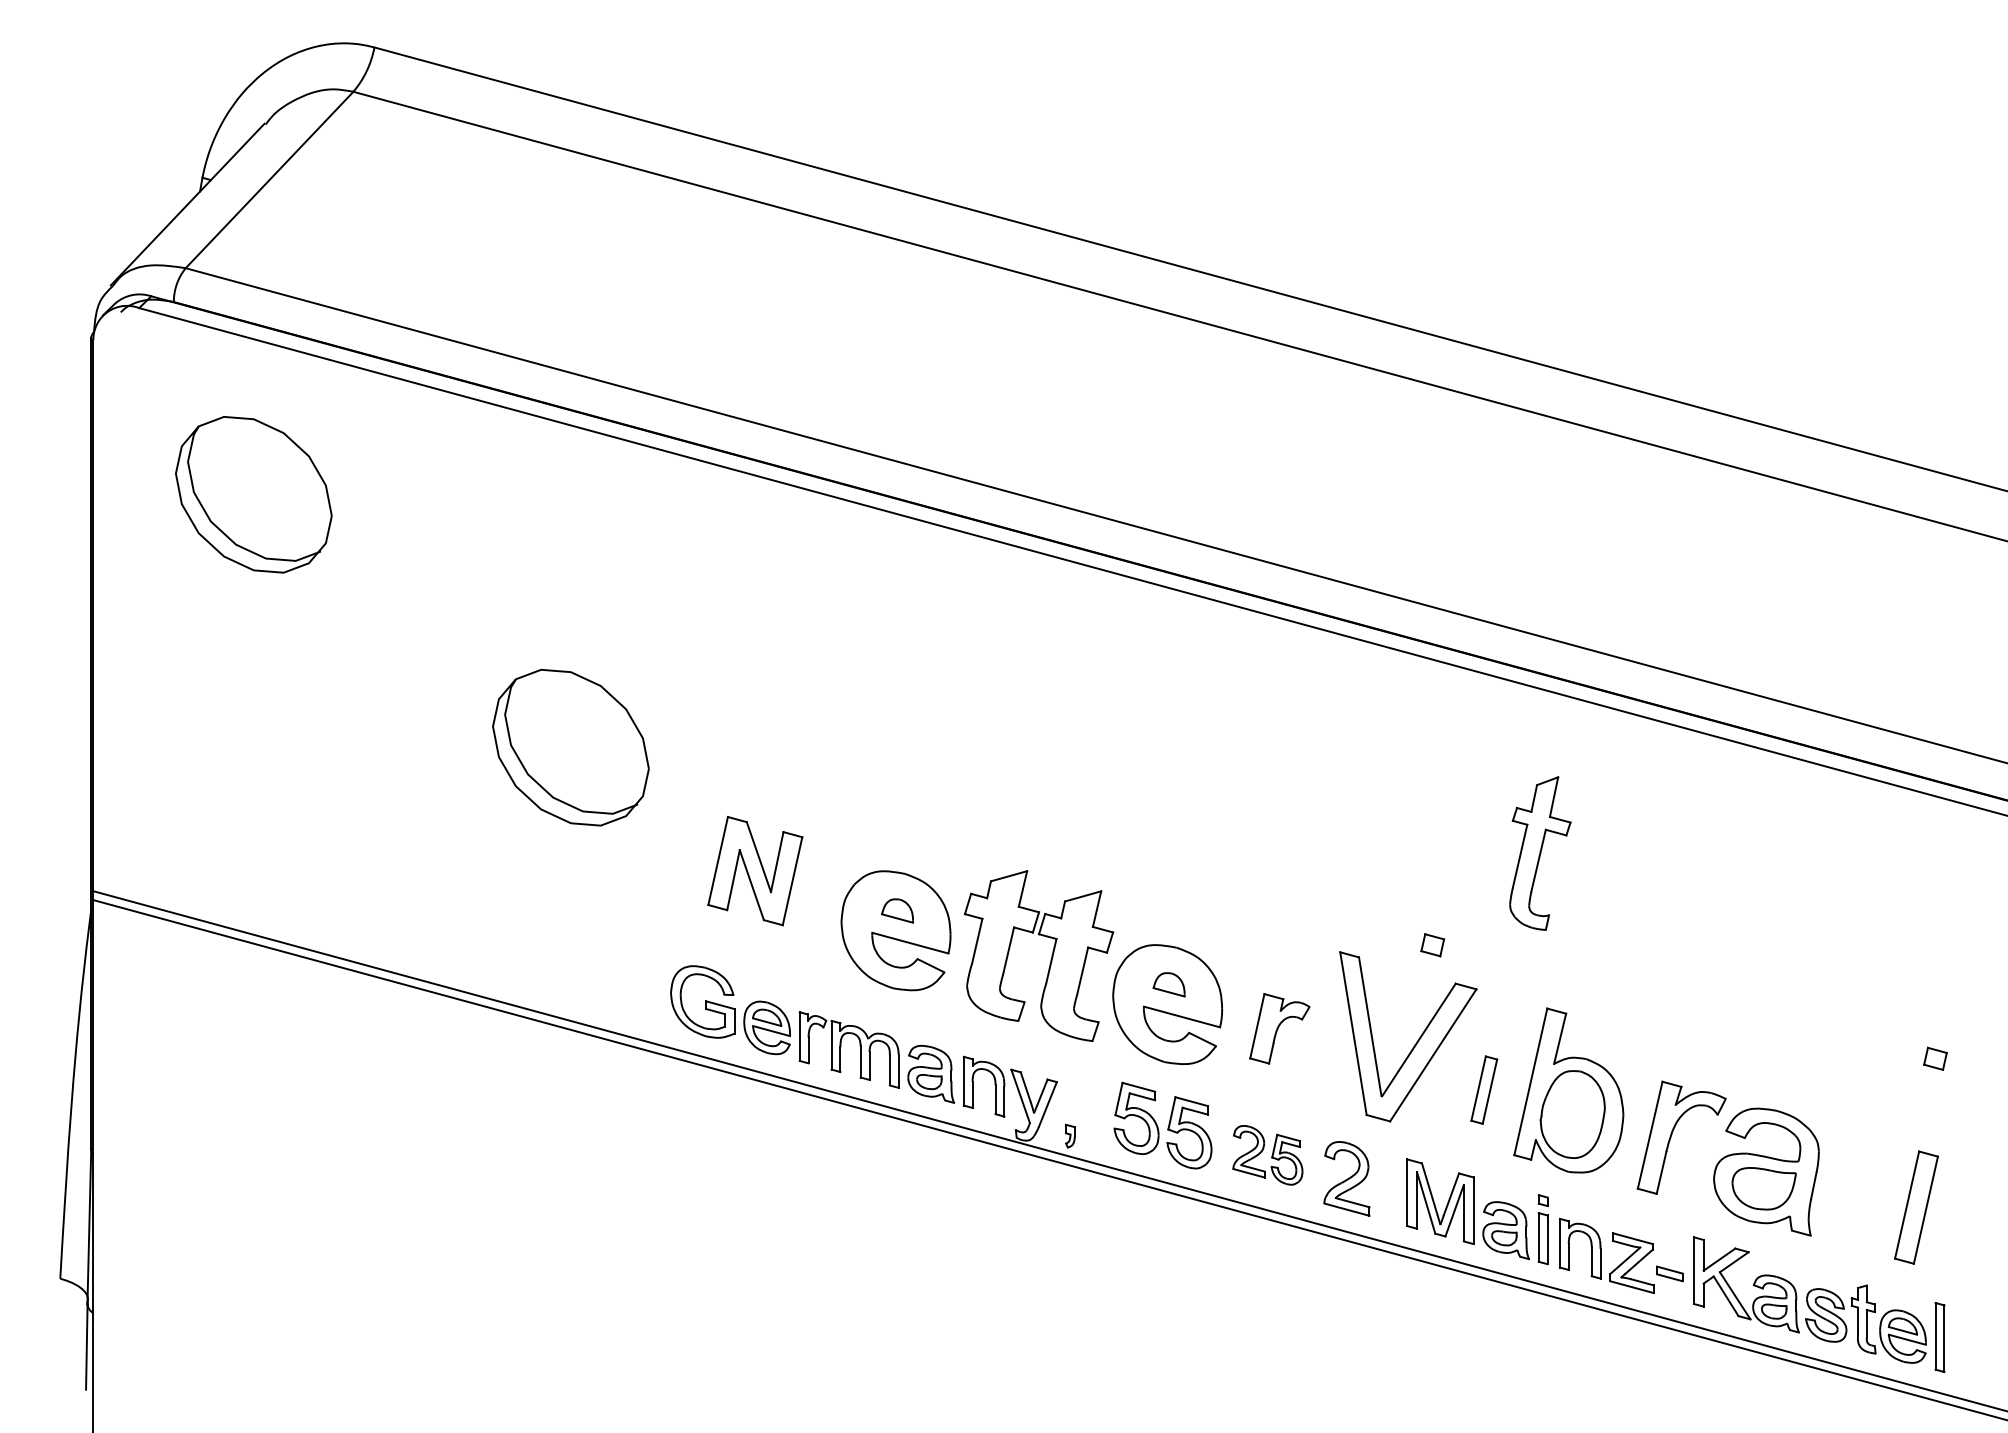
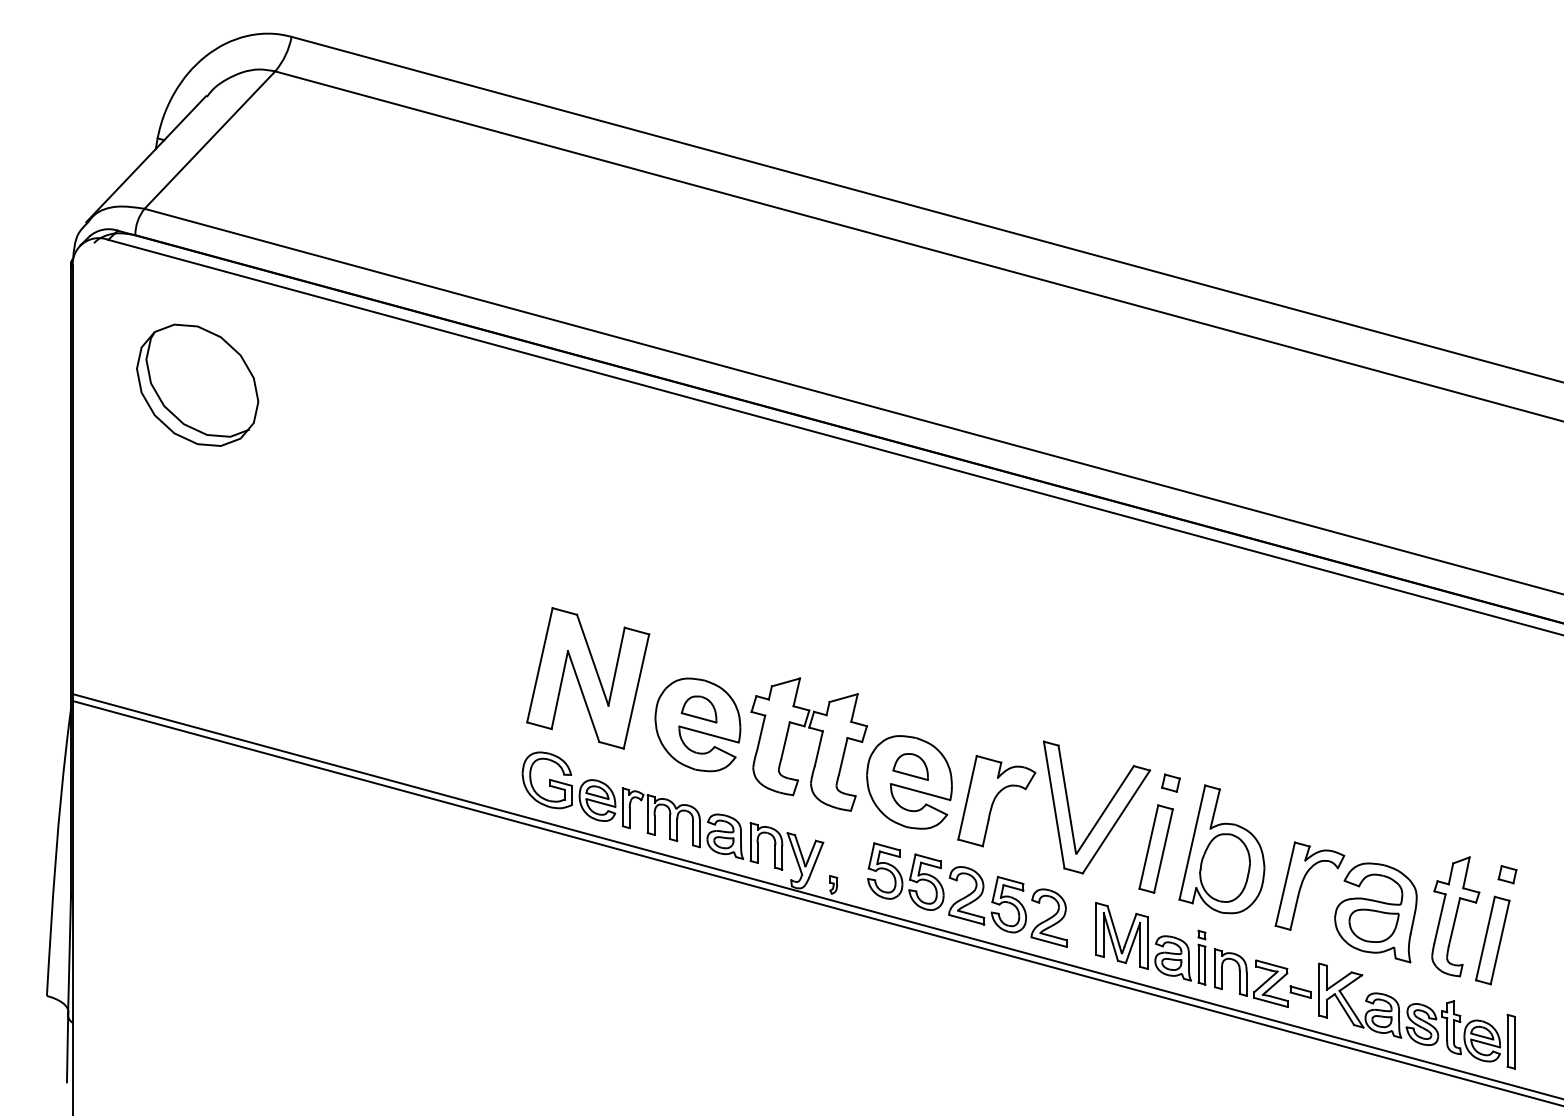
part: (570, 746) -> (444, 581), removed
part: (1539, 853) -> (1455, 916), moved
part: (755, 871) -> (588, 678), size x1.67
part: (896, 910) -> (698, 709), size x1.43
part: (1432, 944) -> (1170, 782), moved
part: (1168, 984) -> (910, 766), size x1.43
part: (1279, 1029) -> (996, 801), size x1.67
part: (1935, 1058) -> (1507, 874), moved
part: (1483, 1089) -> (1155, 848), size x1.67
part: (1267, 1154) -> (987, 899), size x1.43

